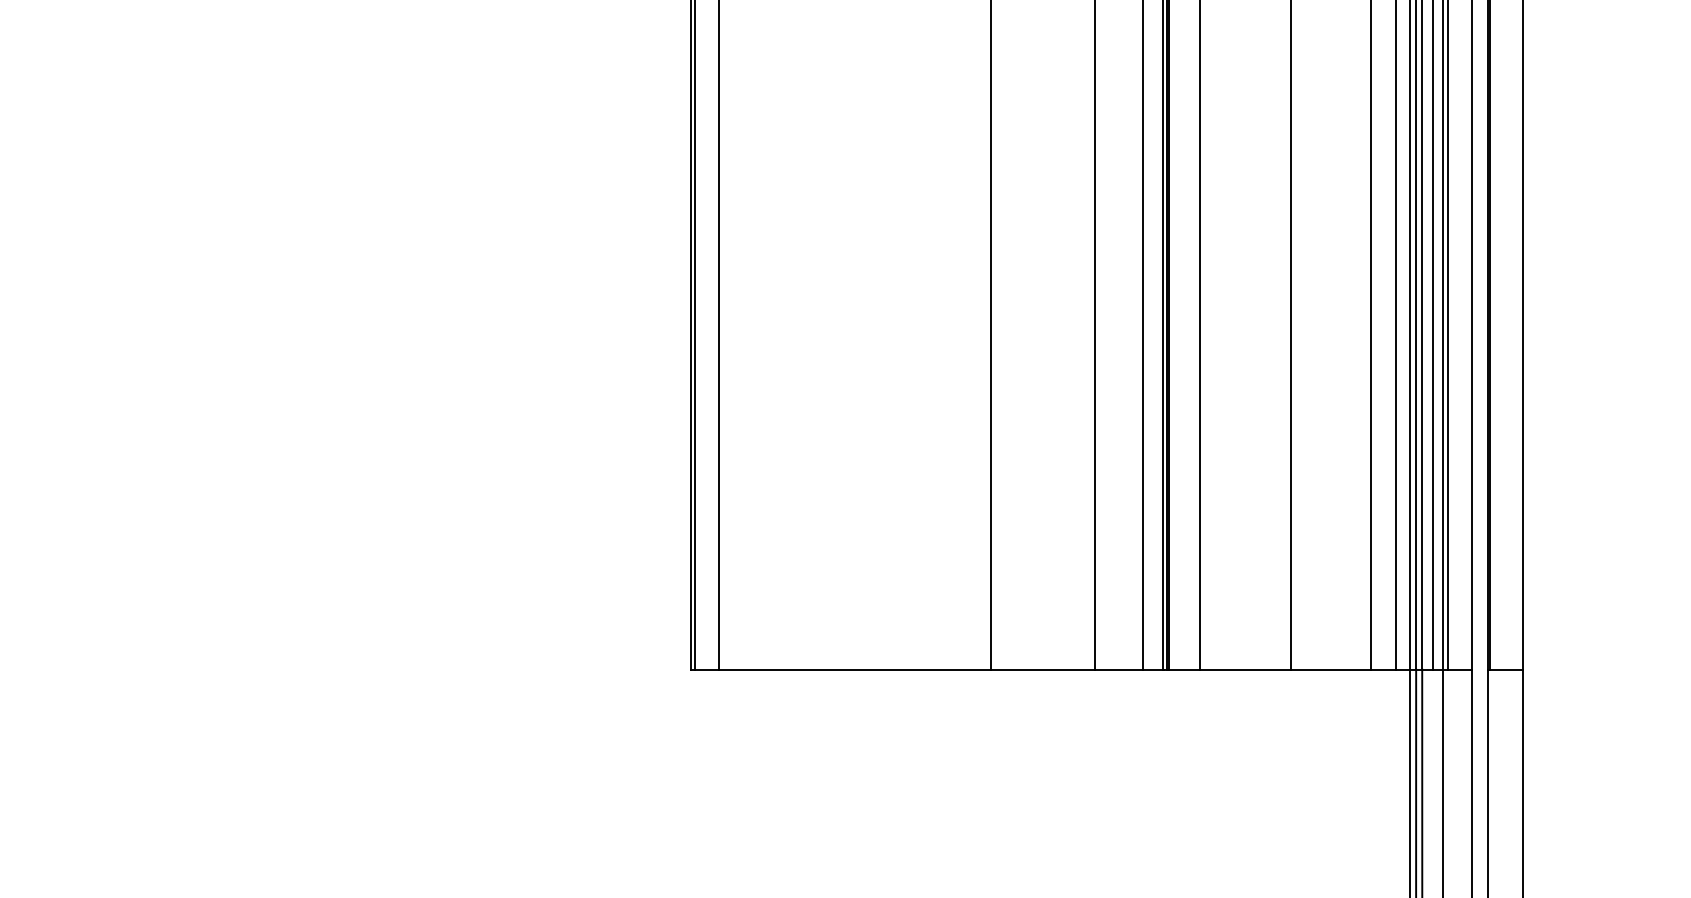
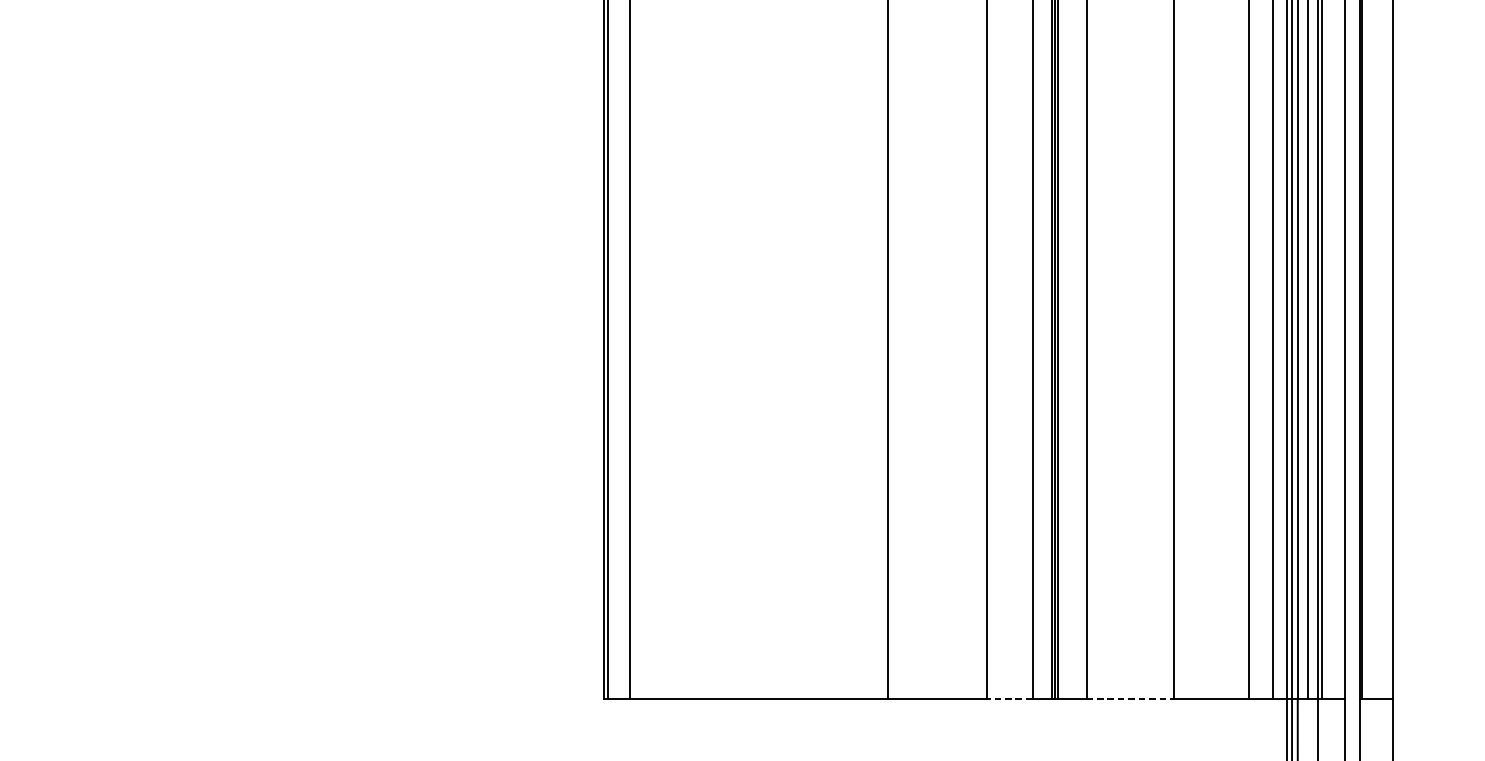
line: (1118, 669) -> (1009, 698), solid -> dashed
line: (1245, 669) -> (1130, 698), solid -> dashed

